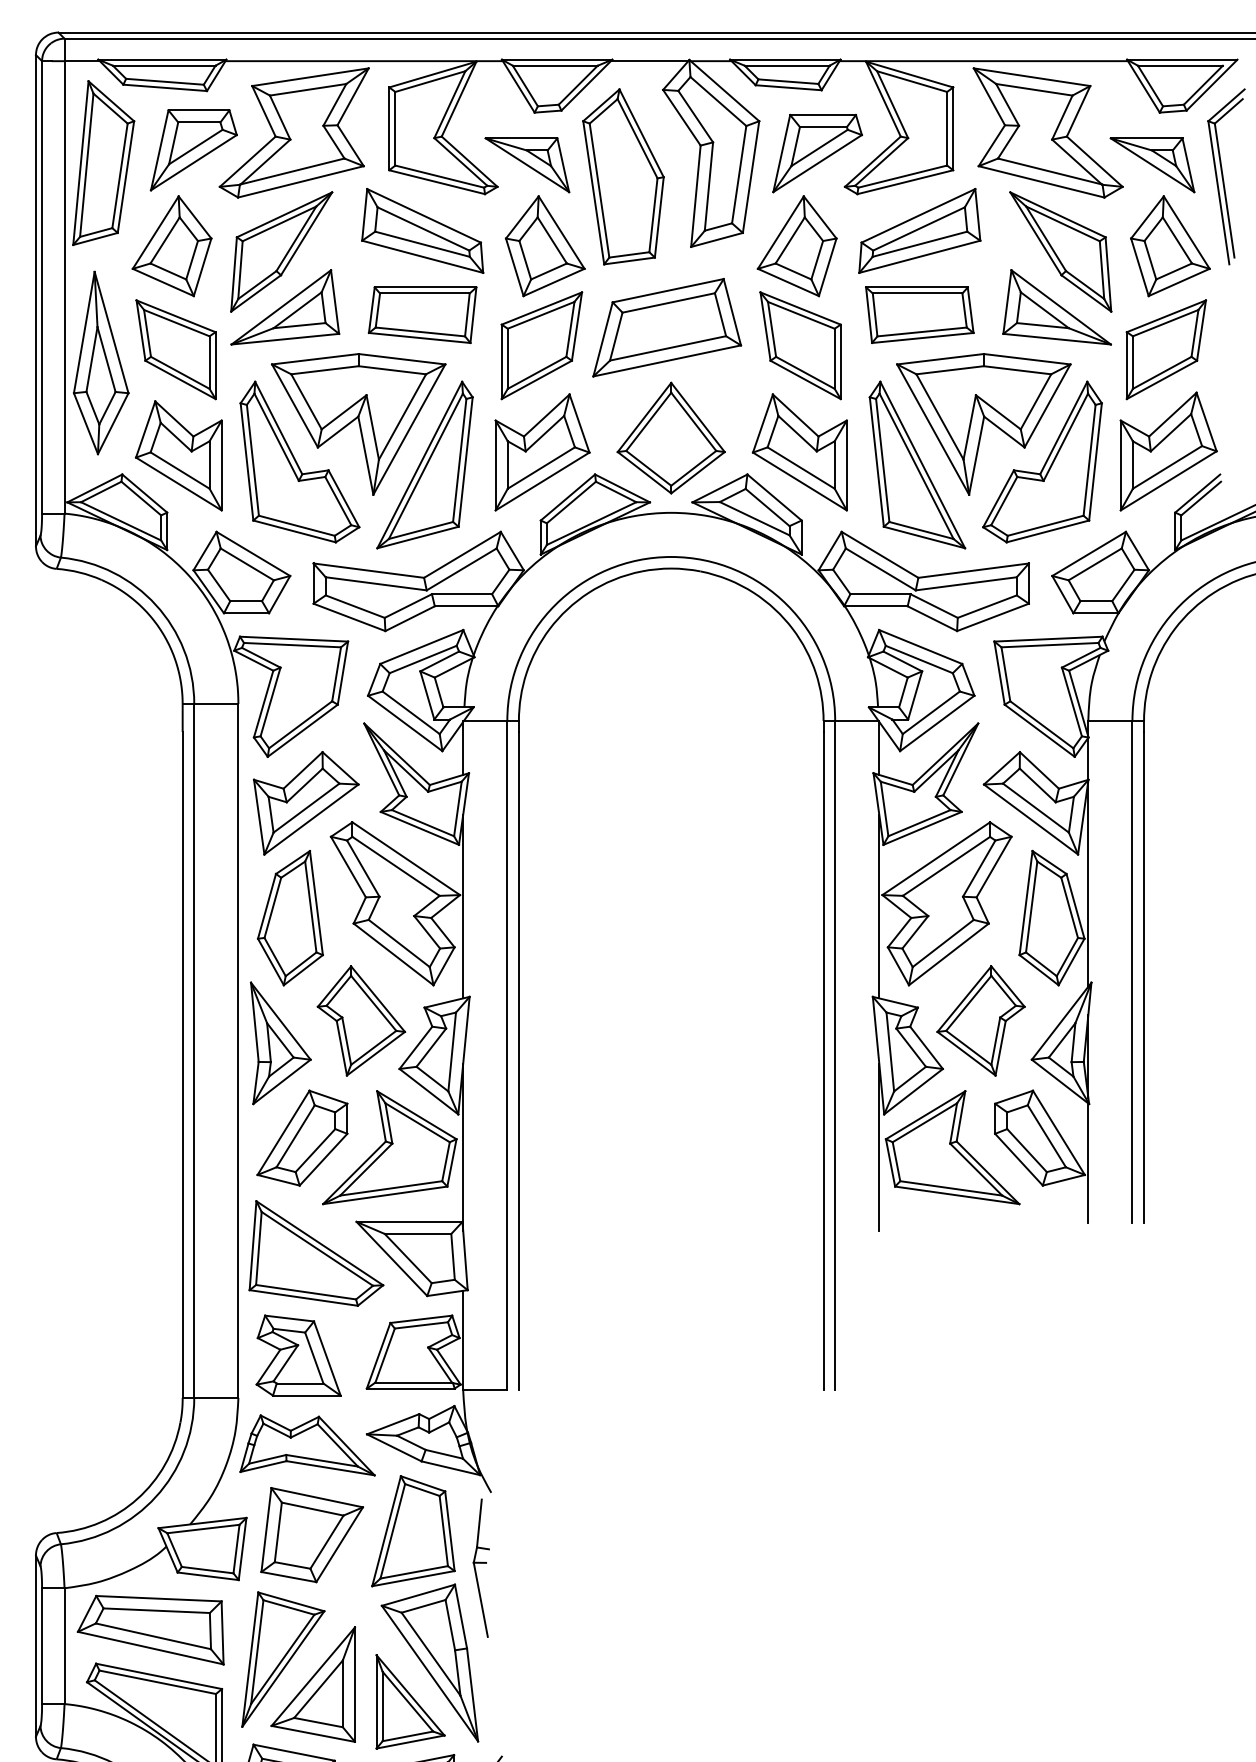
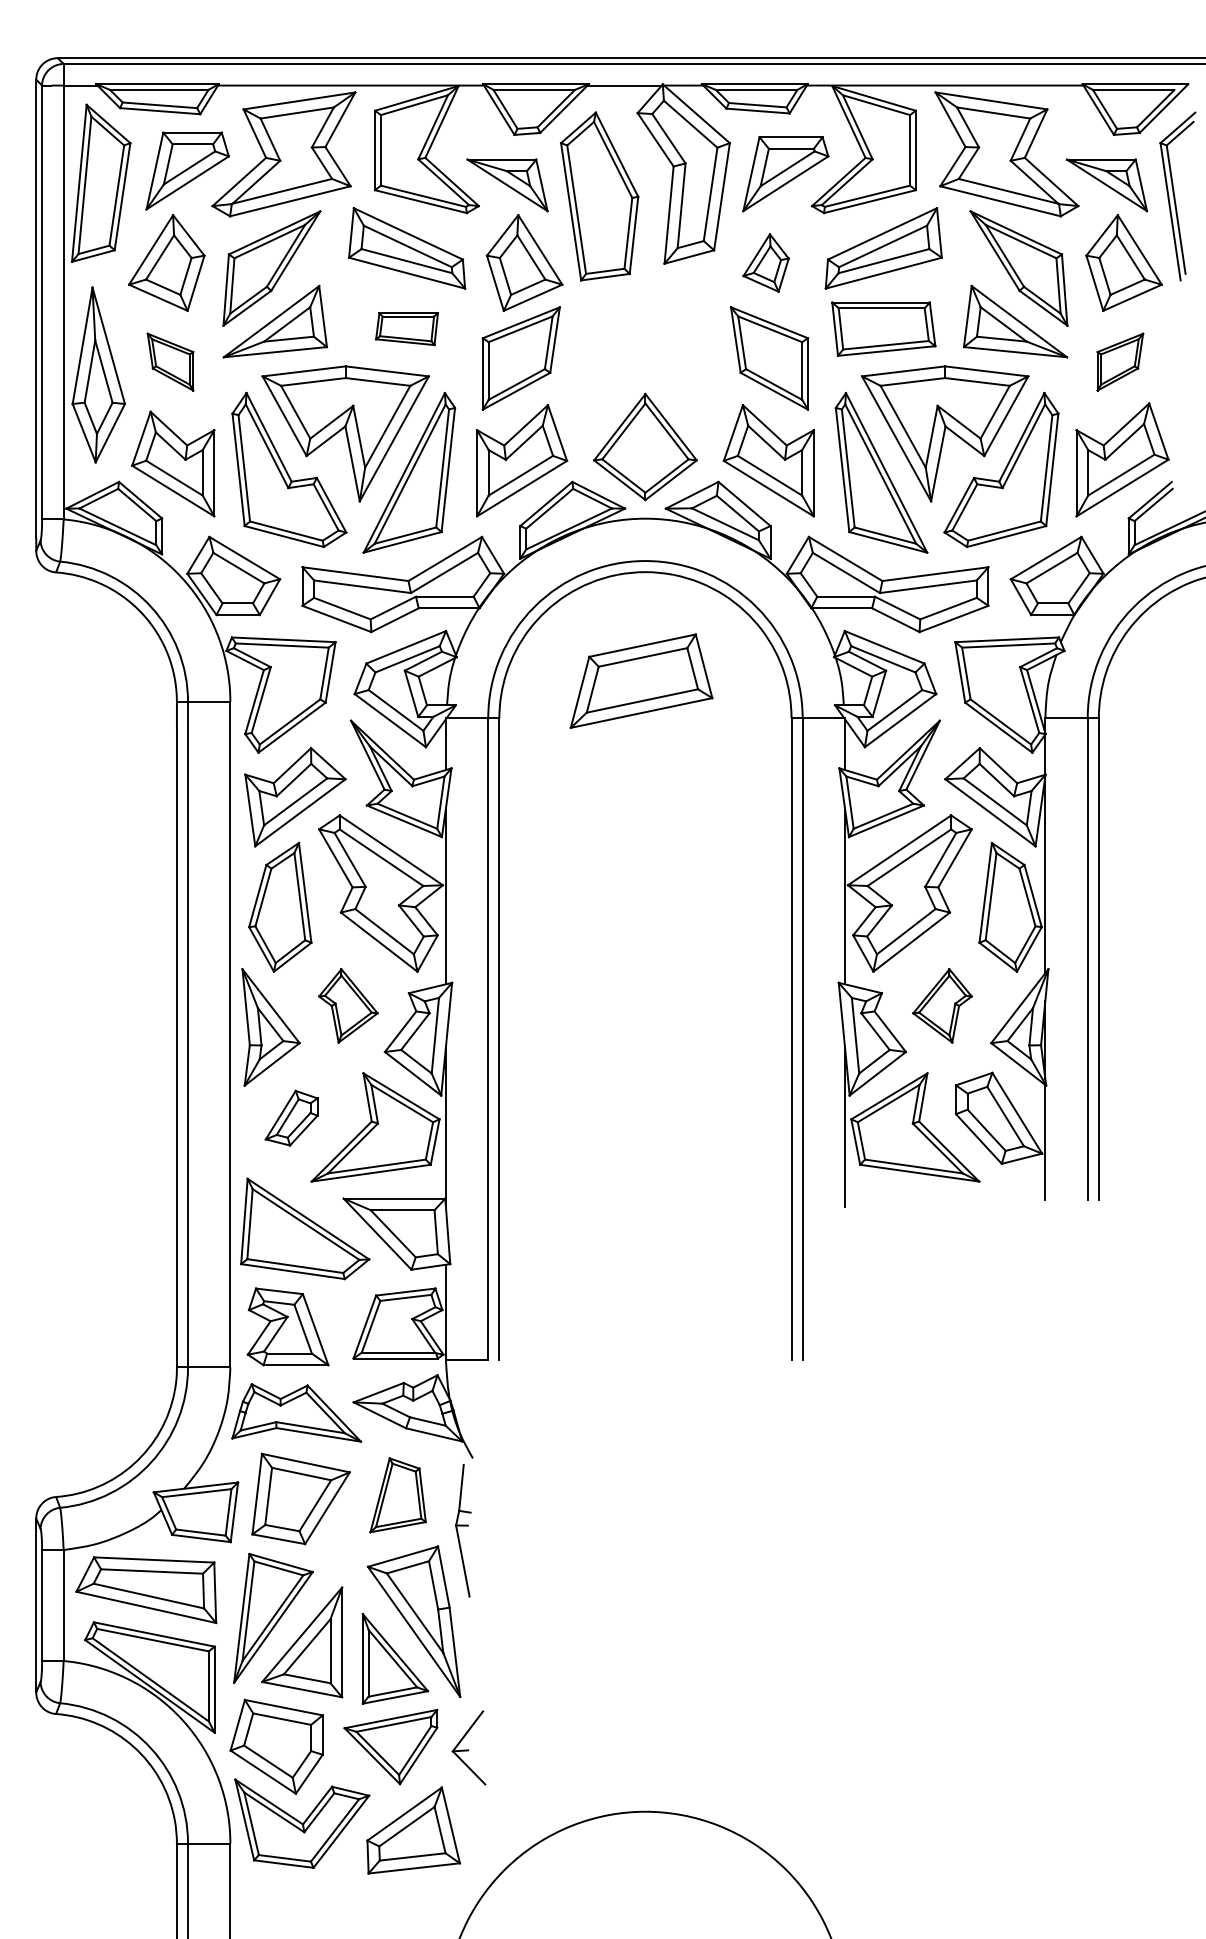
part: (796, 245) -> (765, 262), size x0.6
part: (422, 314) -> (406, 328), size x0.6
part: (667, 327) -> (641, 680), moved
part: (175, 348) -> (170, 361), size x0.6
part: (1166, 348) -> (1120, 361), size x0.6
part: (361, 1020) -> (348, 1005), size x0.7
part: (981, 1020) -> (942, 1005), size x0.7
part: (302, 1137) -> (291, 1117), size x0.6
part: (412, 1531) -> (397, 1495), size x0.7

